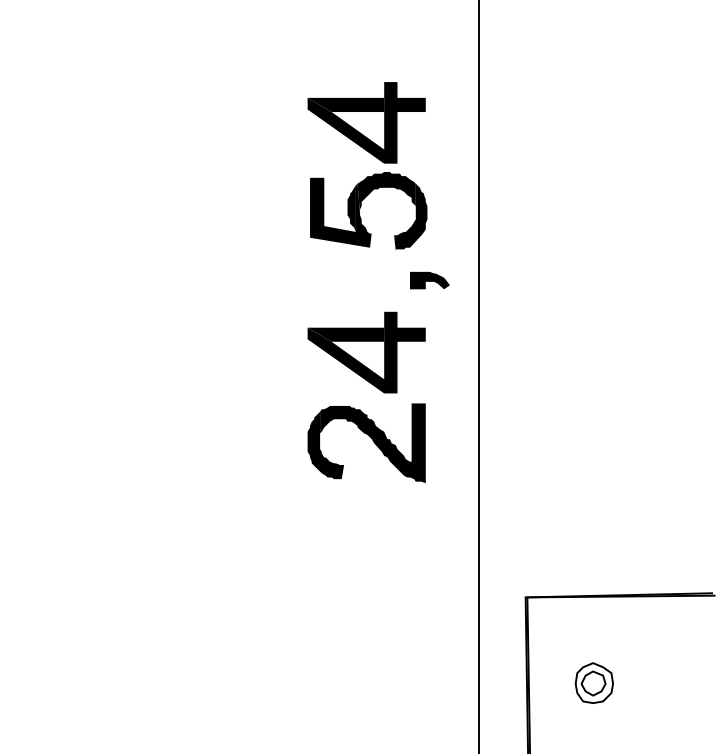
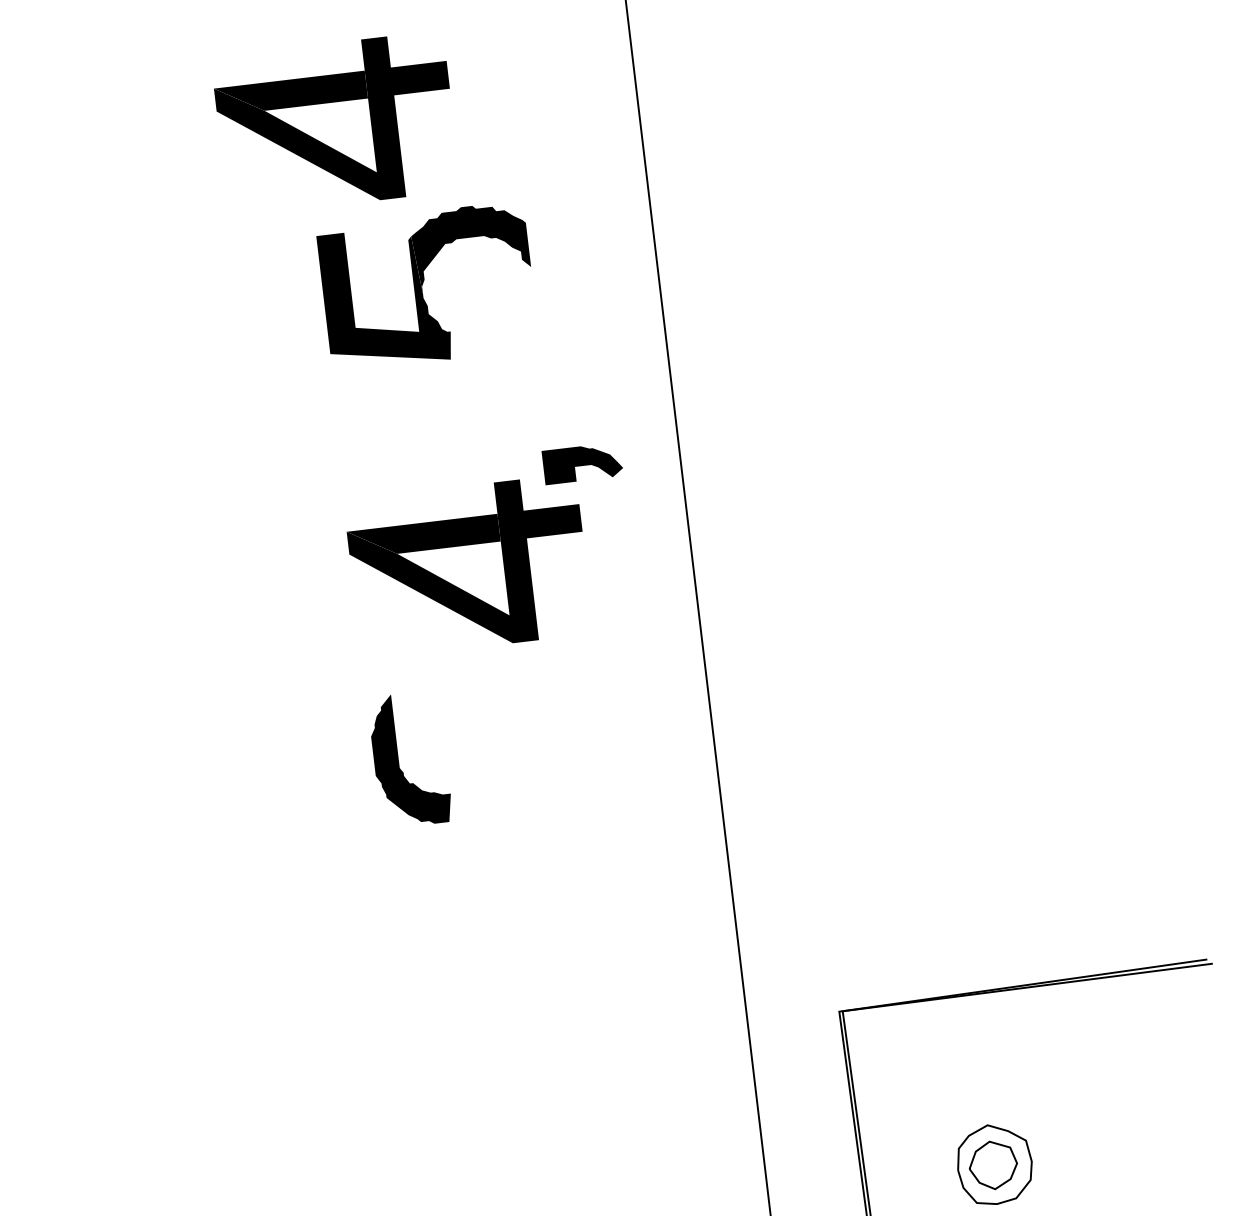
part: (366, 122) -> (335, 123), moved
fill: (351, 208) -> (405, 286), removed
fill: (410, 217) -> (523, 290), removed
part: (429, 280) -> (581, 463), moved
fill: (372, 443) -> (501, 744), removed

